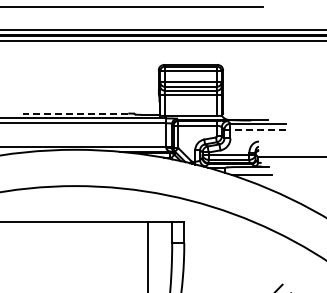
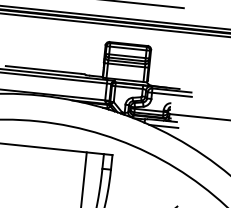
line: (75, 113) -> (43, 69), dashed -> solid
line: (256, 129) -> (170, 94), dashed -> solid

